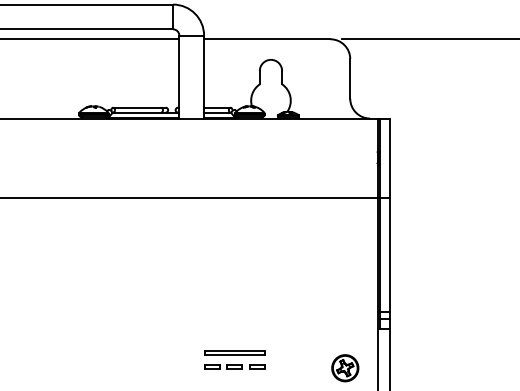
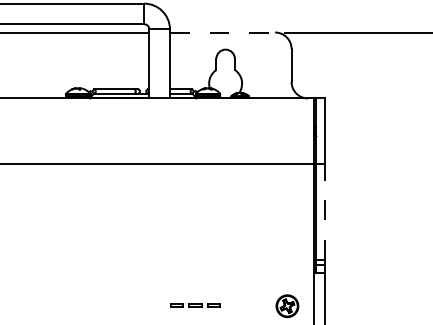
line: (267, 39) -> (222, 32), solid -> dashed
line: (389, 255) -> (324, 212), solid -> dashed
line: (234, 351) -> (195, 292), removed

